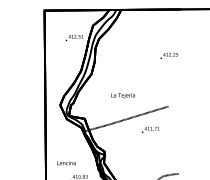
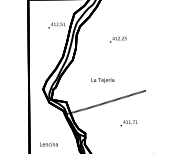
text: (169, 55) -> (118, 39), moved
text: (150, 129) -> (128, 122), moved

